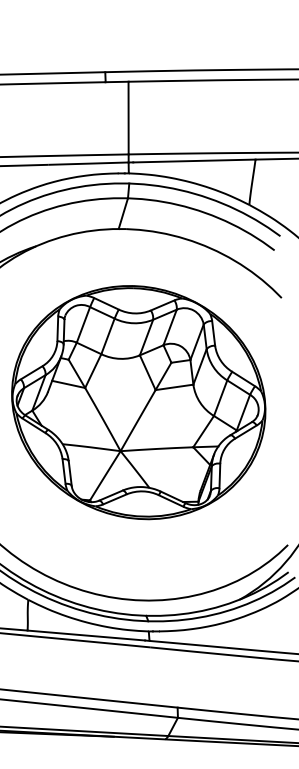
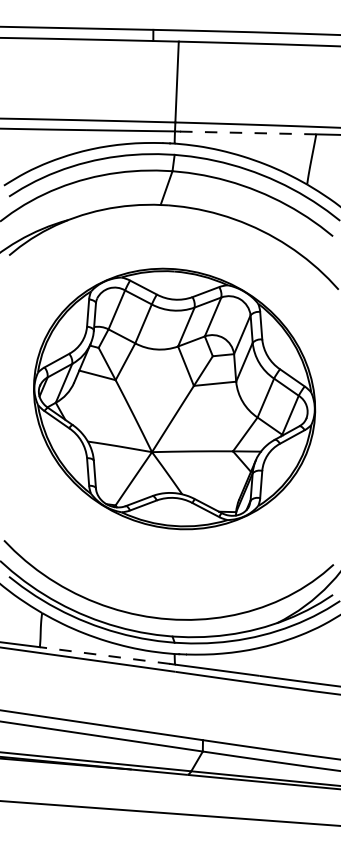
line: (194, 161) -> (248, 133), solid -> dashed
line: (85, 635) -> (104, 655), solid -> dashed

